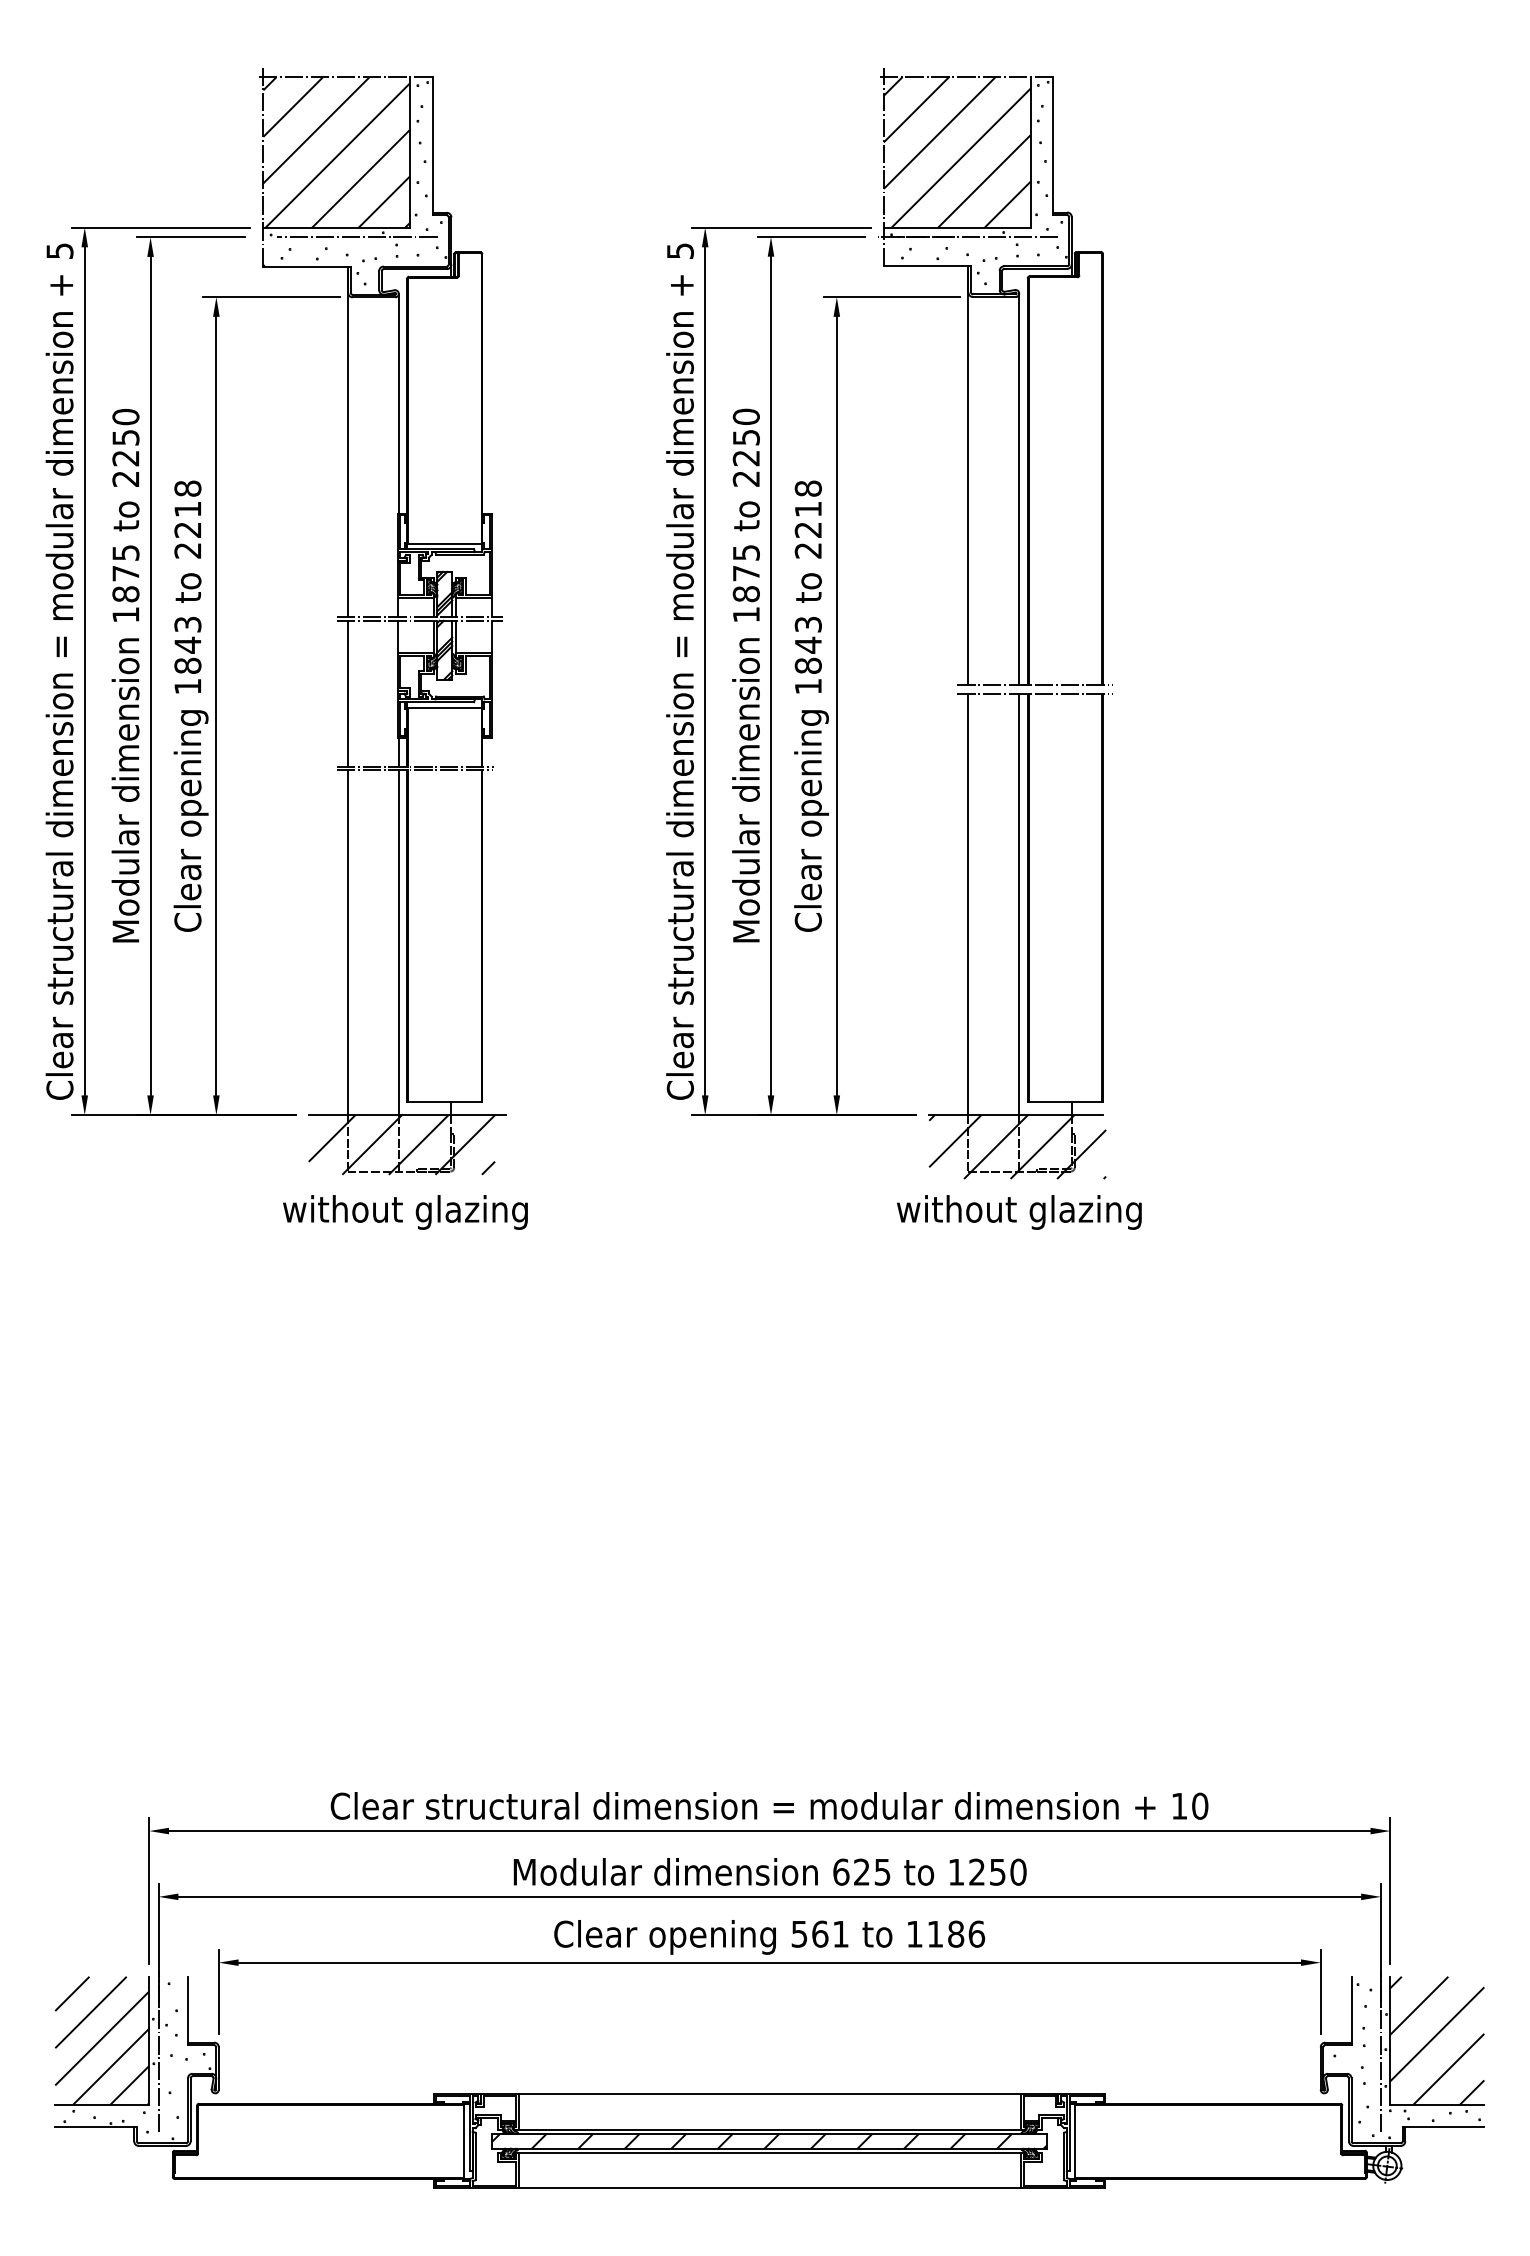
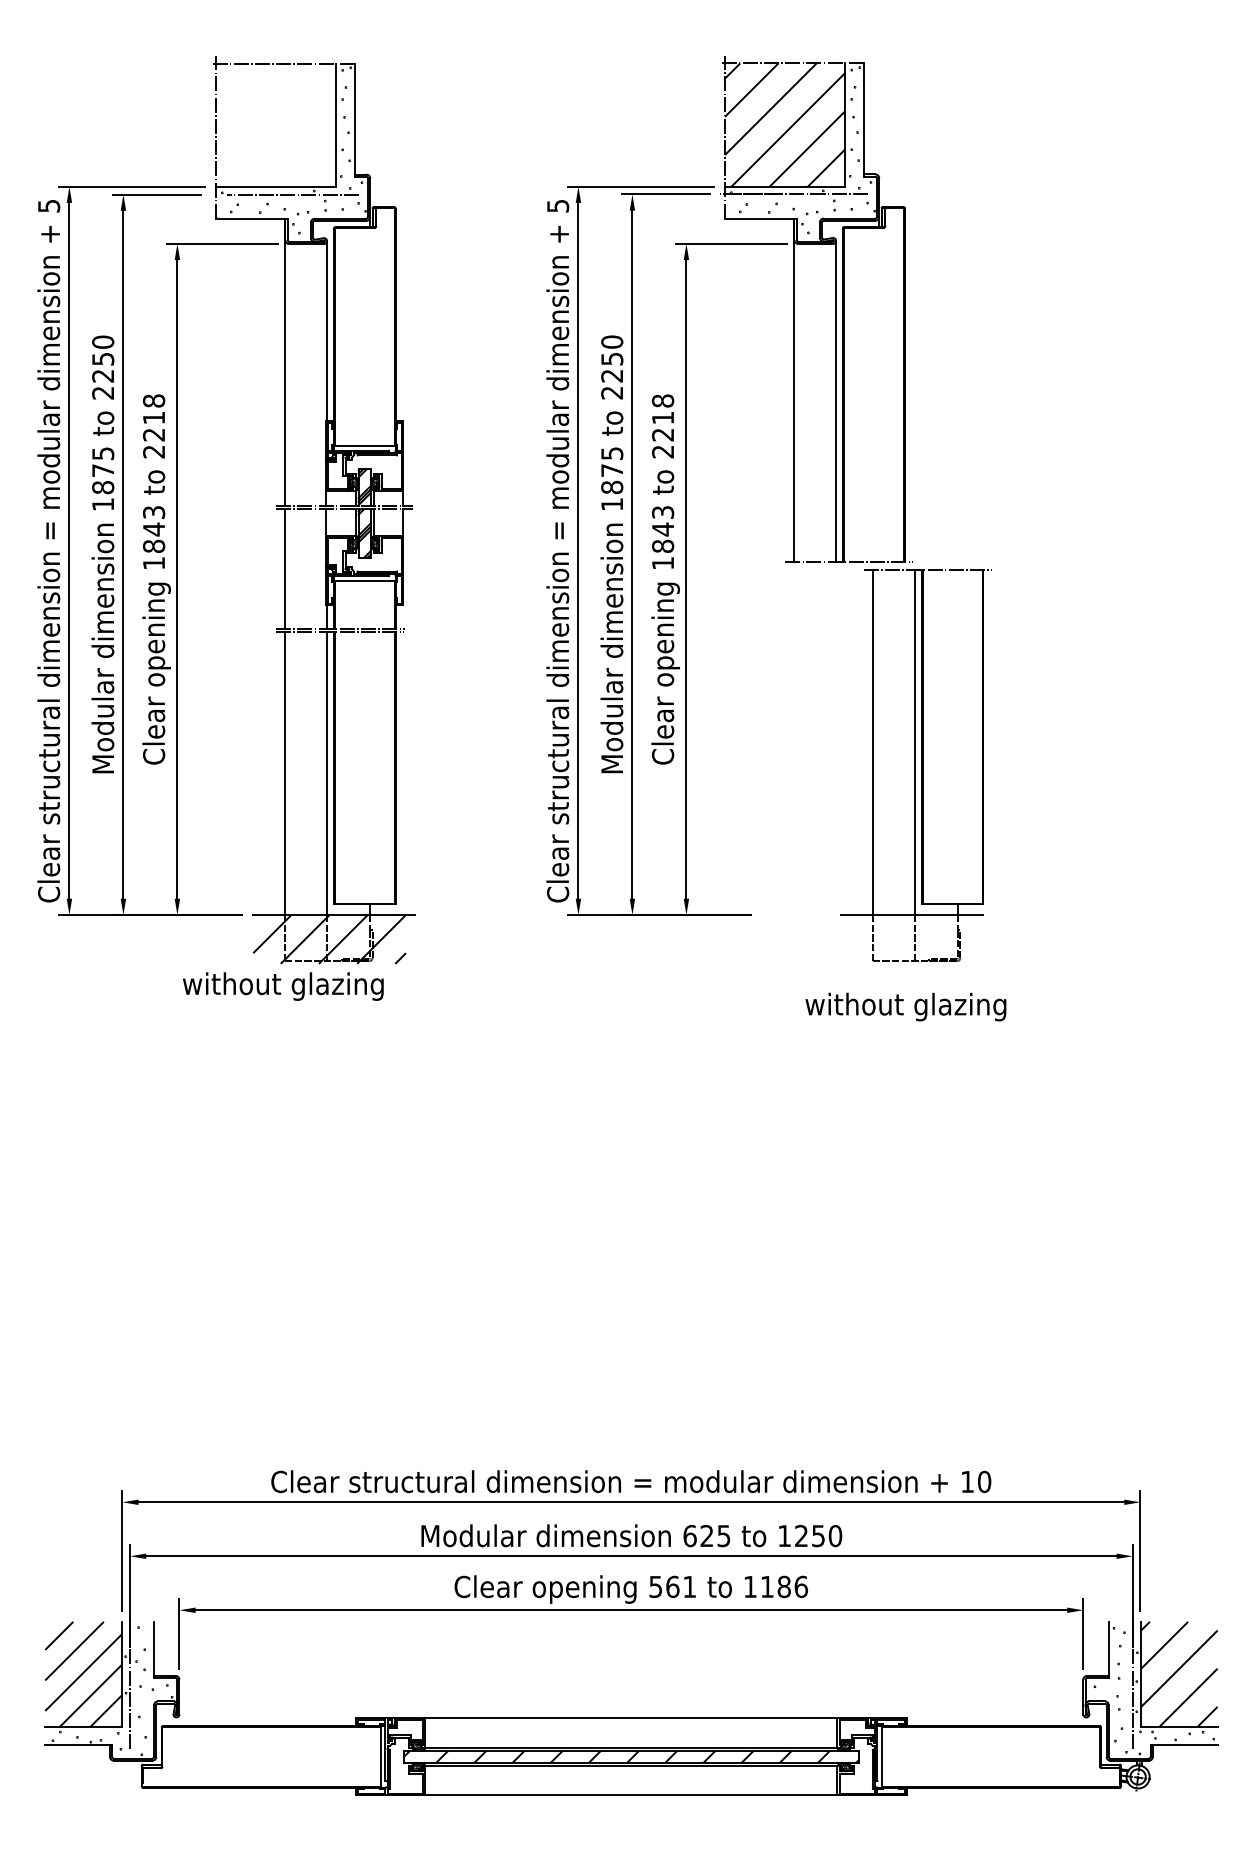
hatch: (336, 152) -> (275, 125), removed
part: (1020, 936) -> (915, 768), moved
text: (405, 1212) -> (283, 986), moved
text: (1019, 1212) -> (906, 1007), moved

